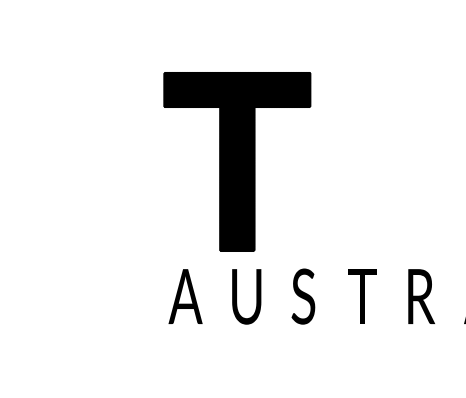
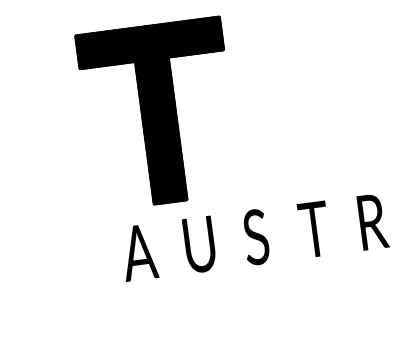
part: (237, 161) -> (159, 113), moved

